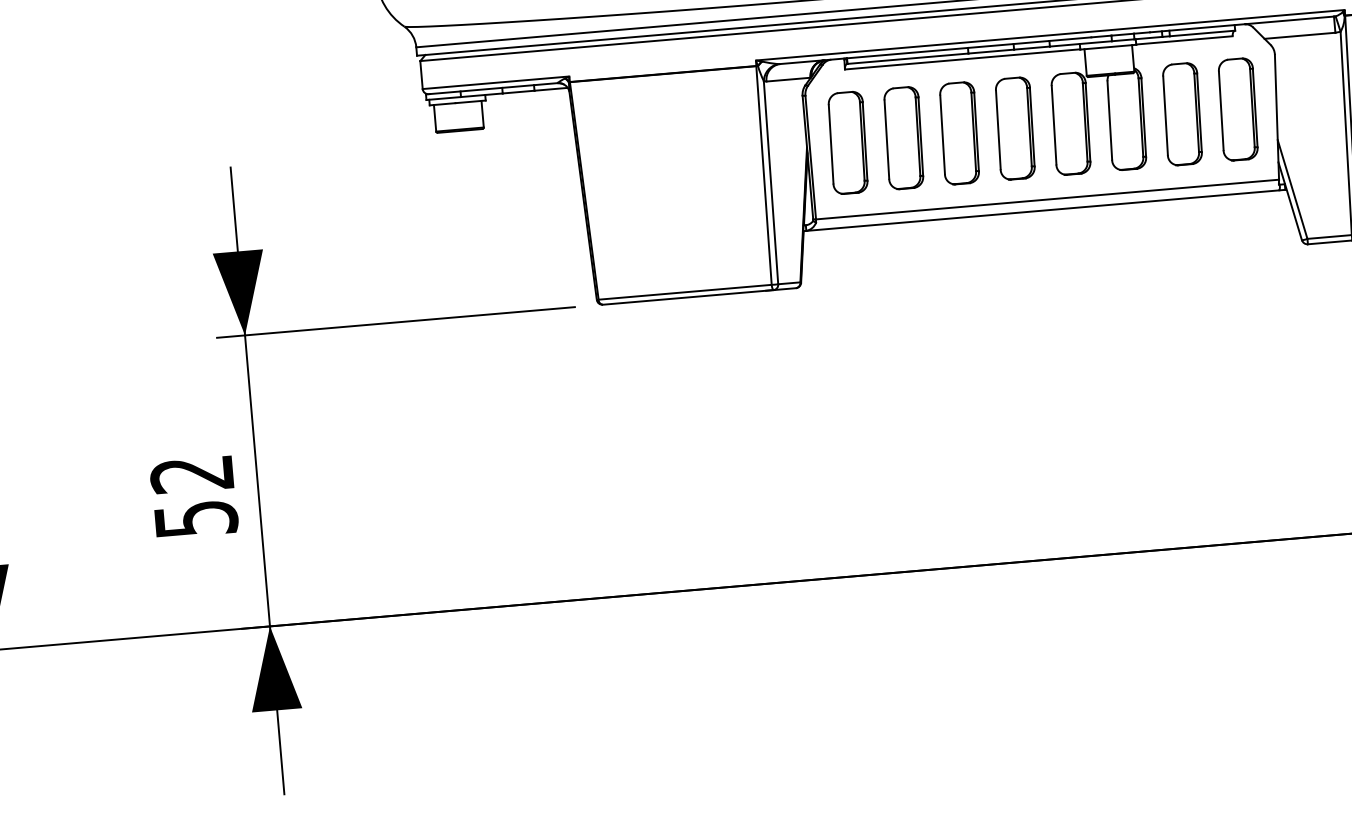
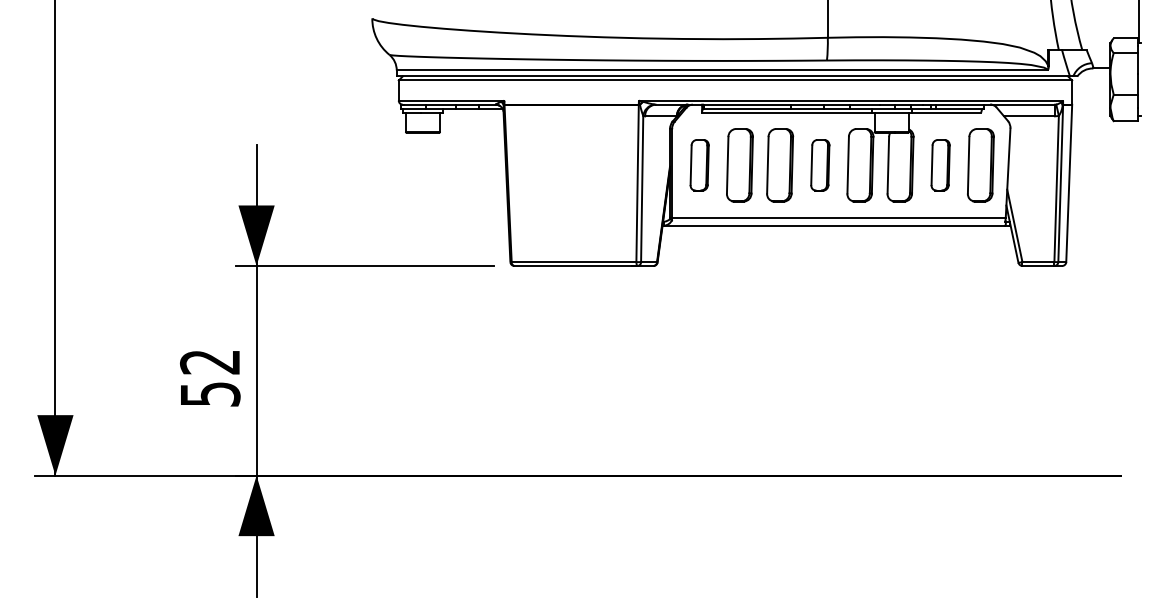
part: (1182, 114) -> (940, 165), size x0.7
part: (1015, 128) -> (820, 165), size x0.7
part: (847, 143) -> (699, 165), size x0.7

